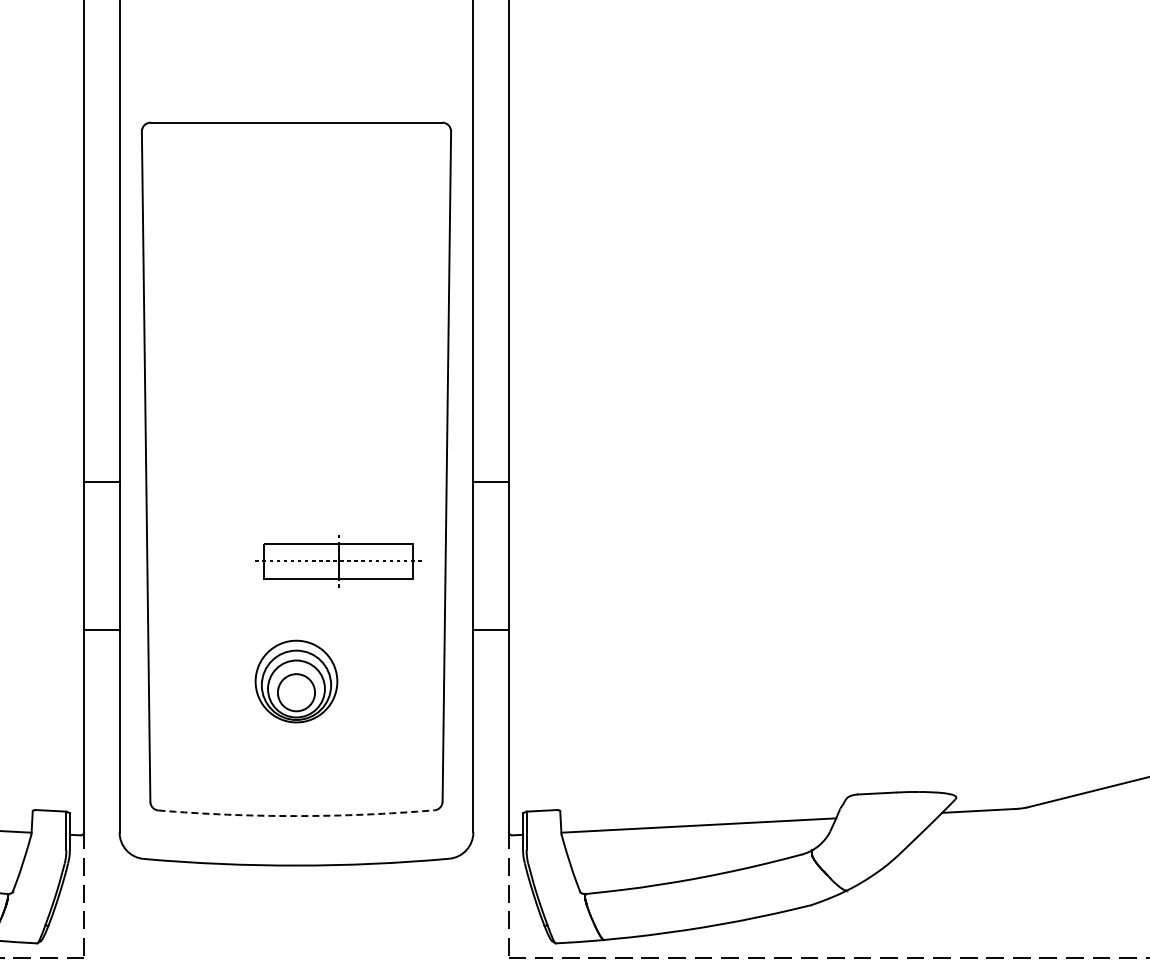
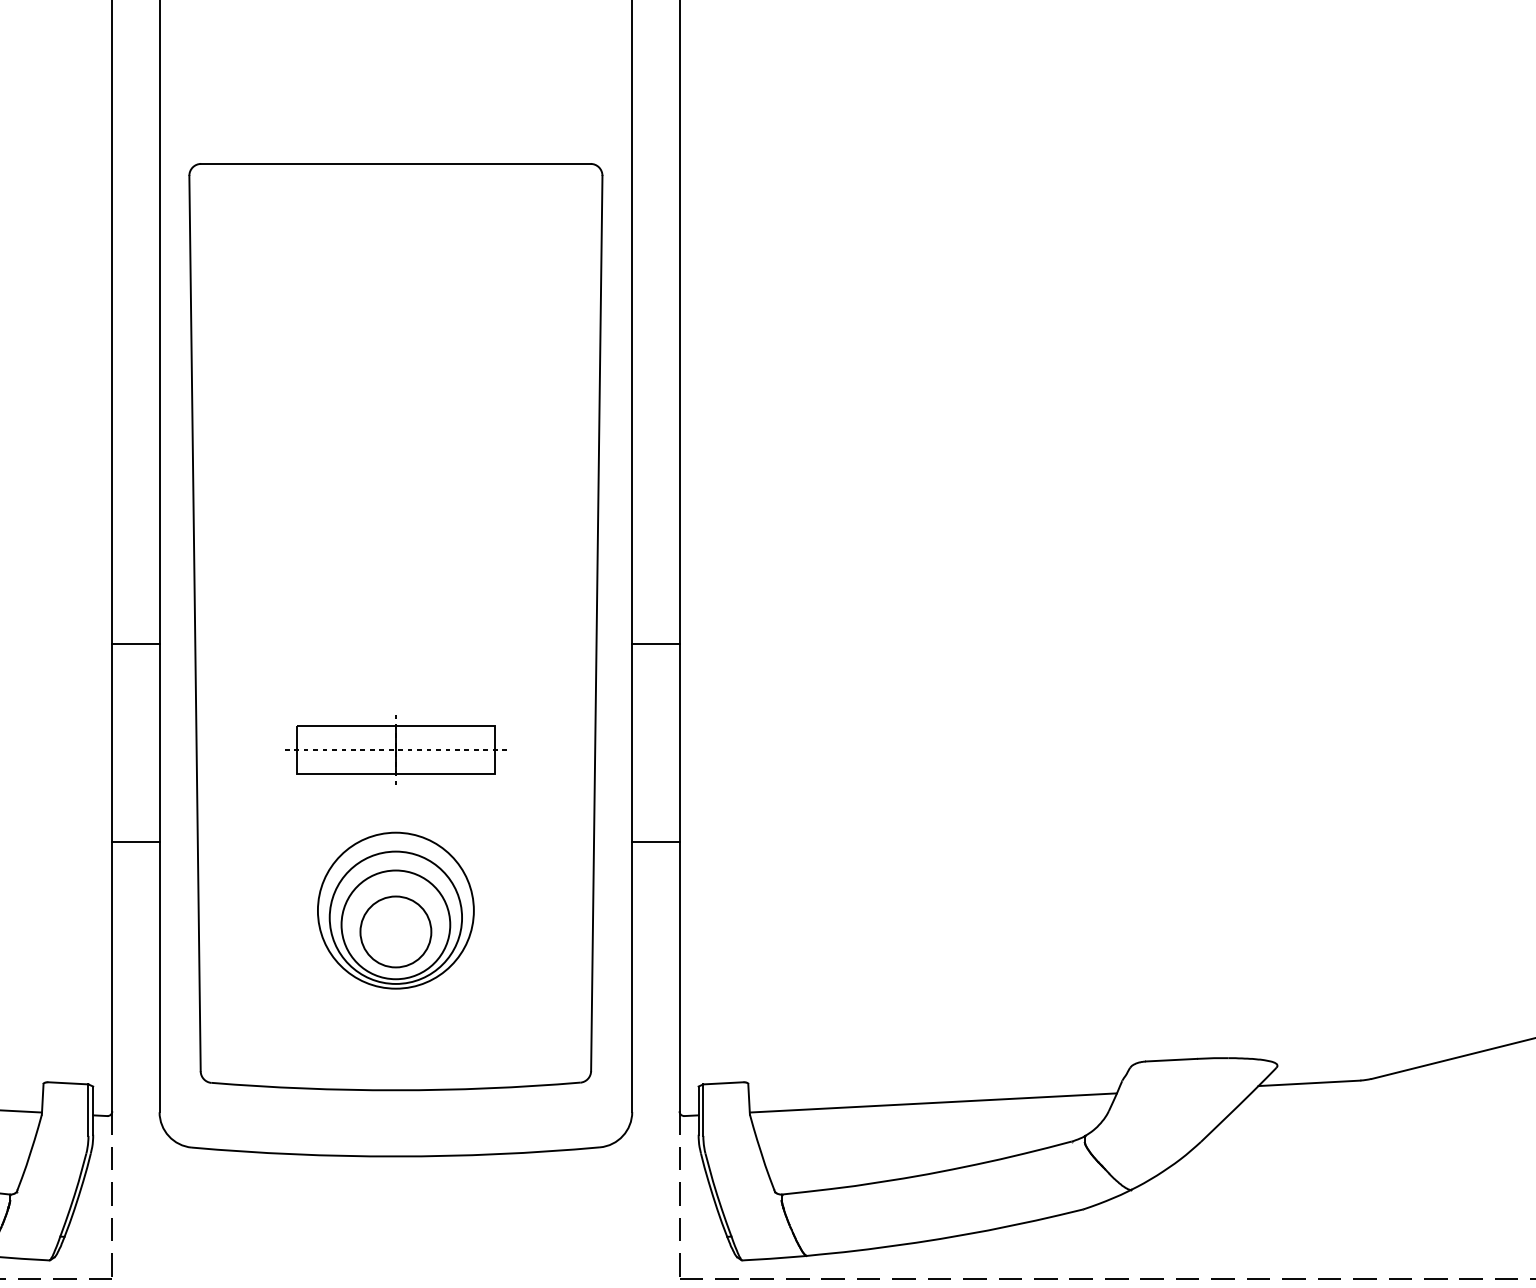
part: (338, 561) -> (395, 750), moved
part: (296, 681) -> (395, 910), size x1.43
arc: (296, 816) -> (395, 1090), dashed -> solid

